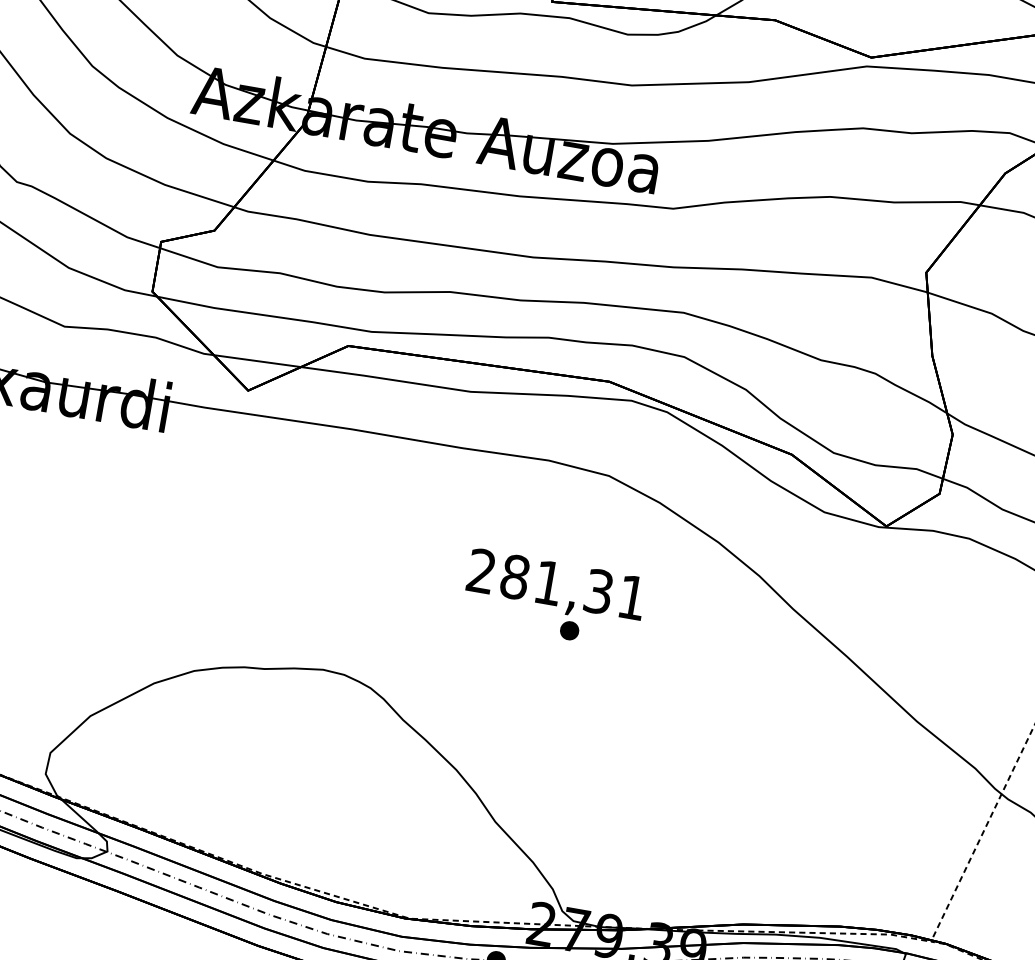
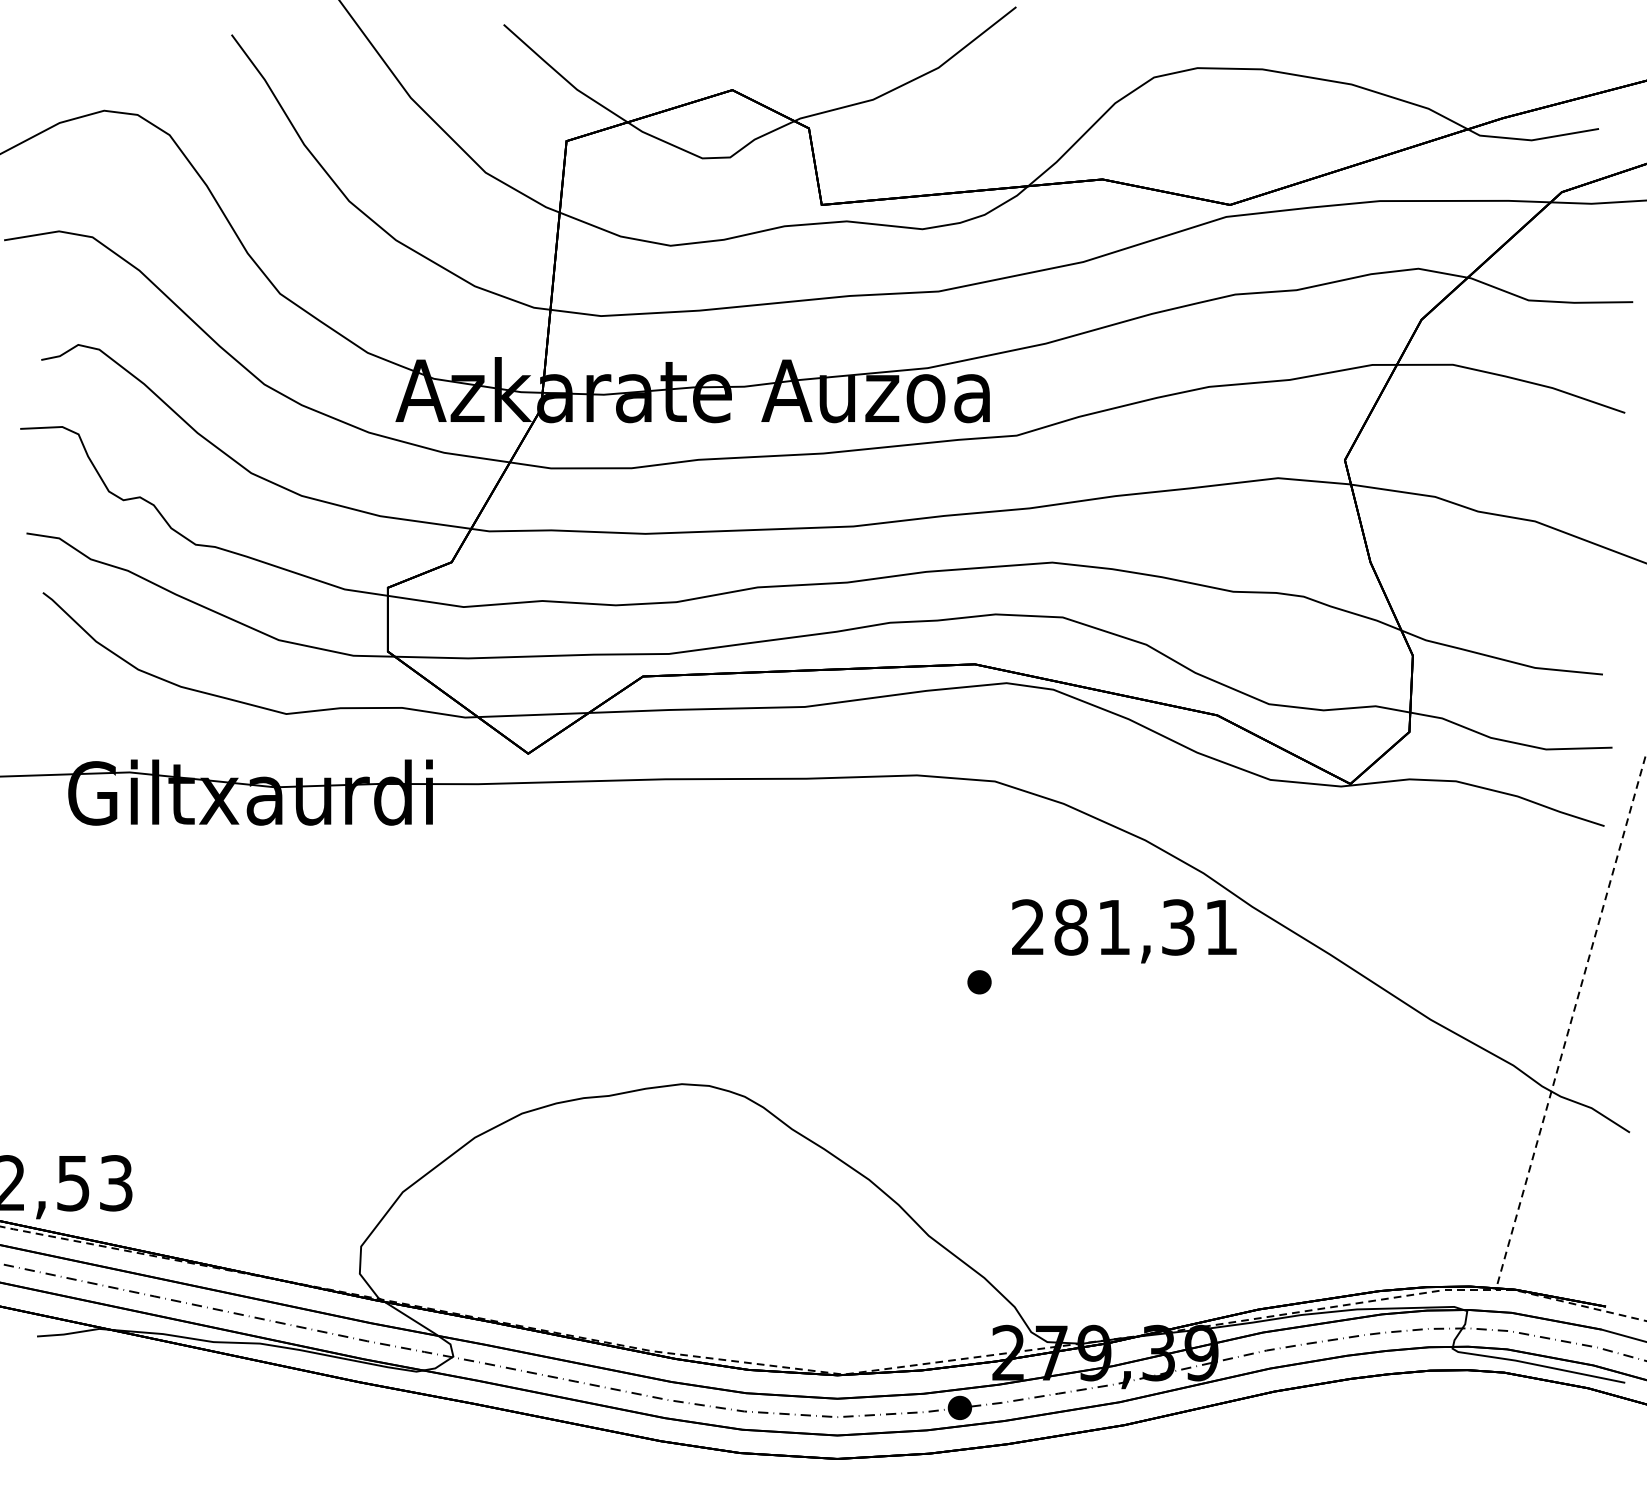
text: (556, 587) -> (1124, 931), moved

